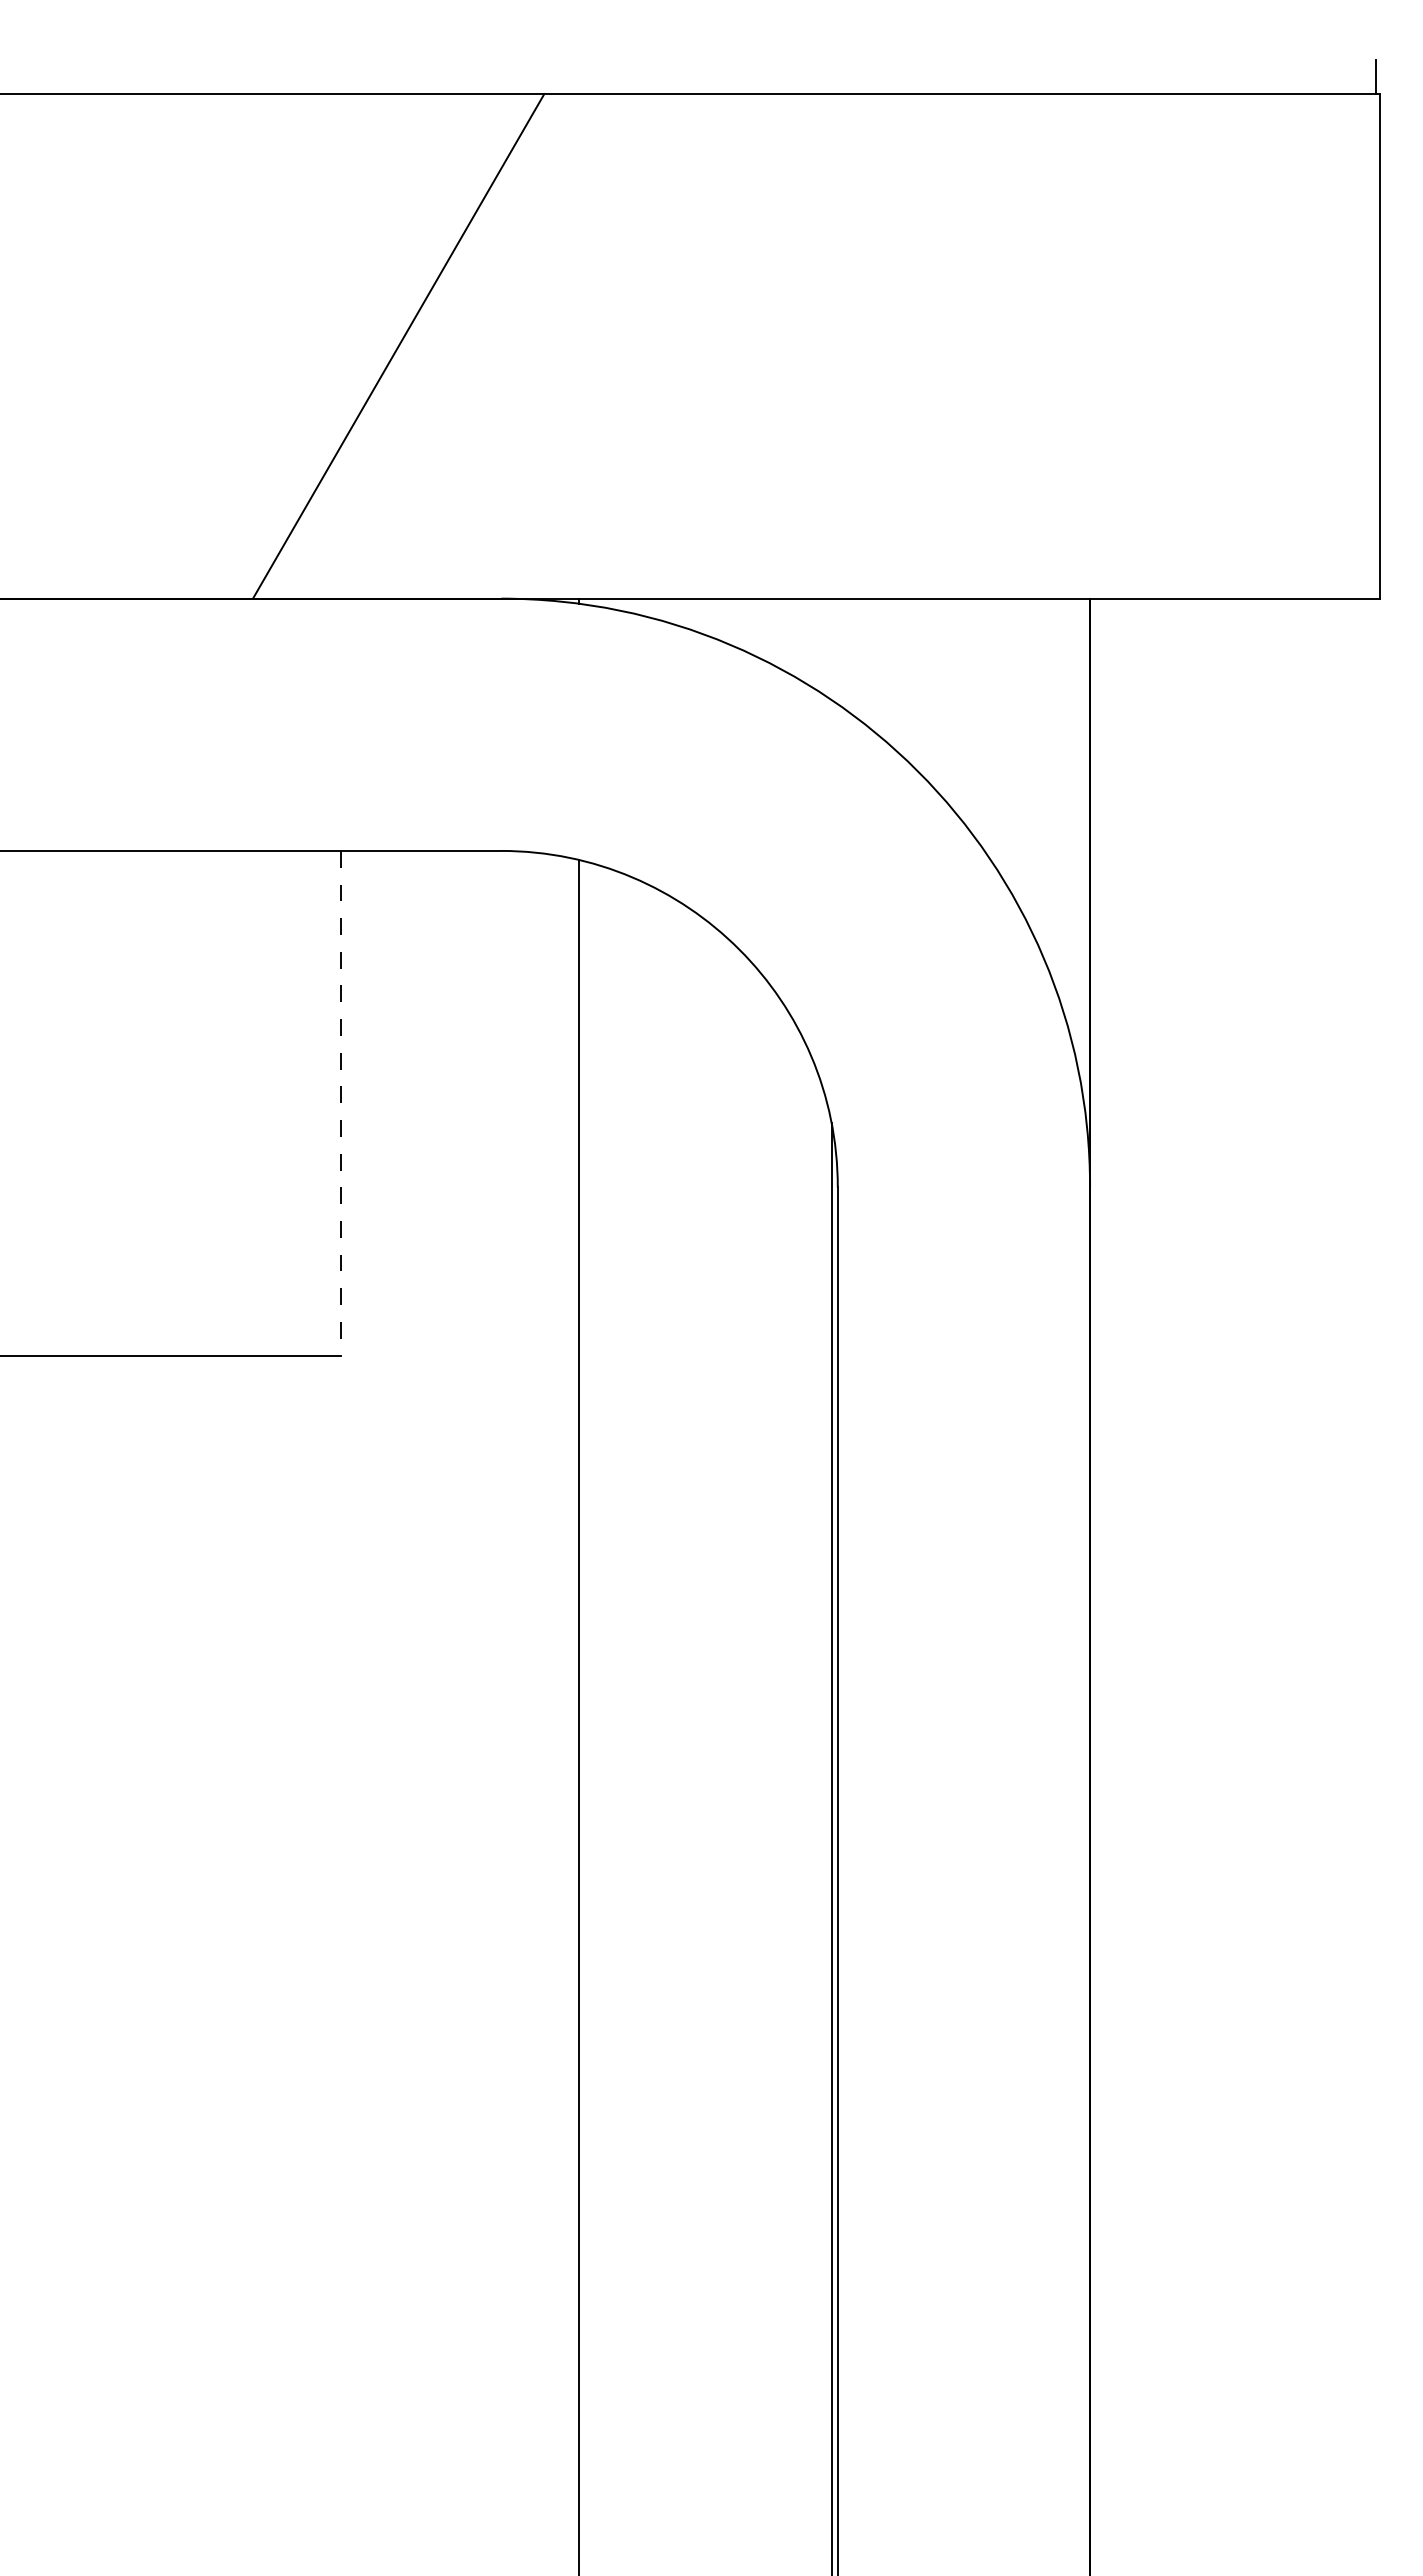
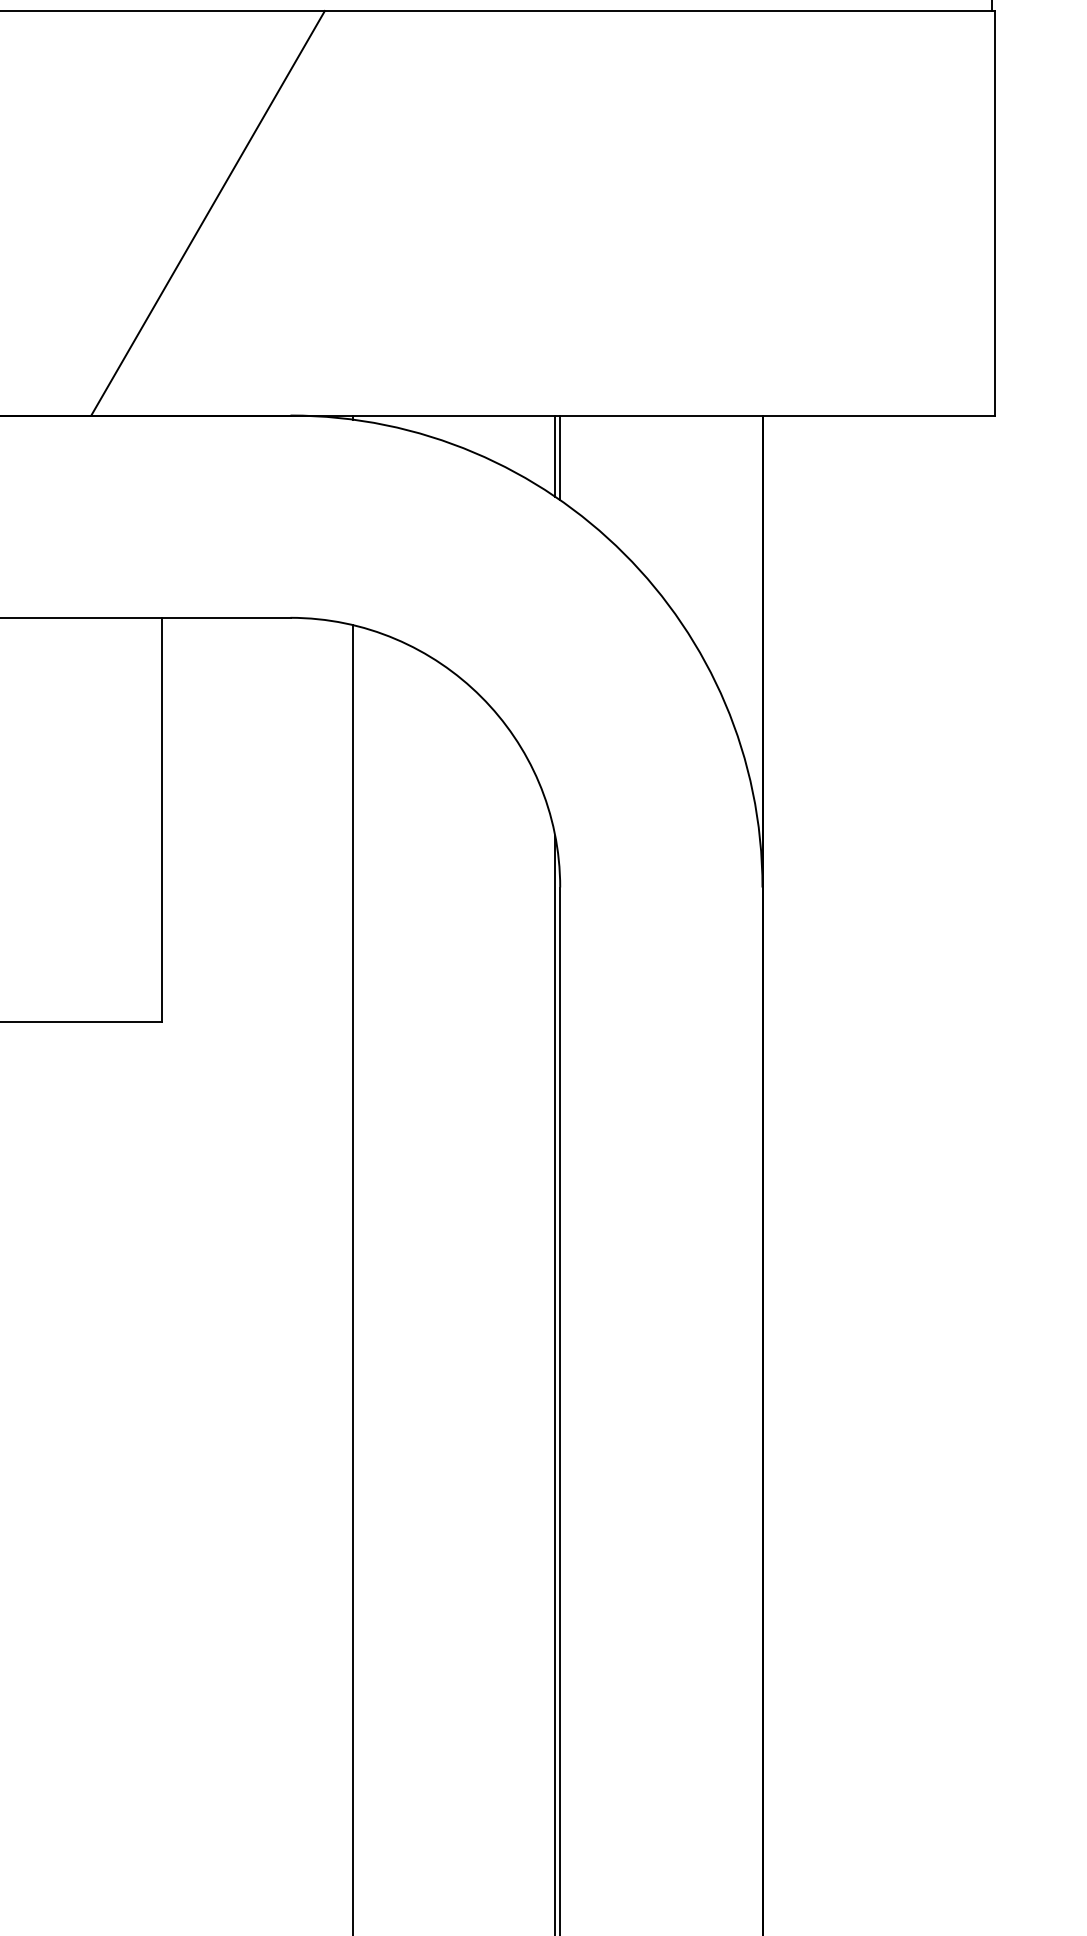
line: (831, 648) -> (555, 455), added
line: (837, 651) -> (559, 457), added
line: (340, 1103) -> (161, 820), dashed -> solid

